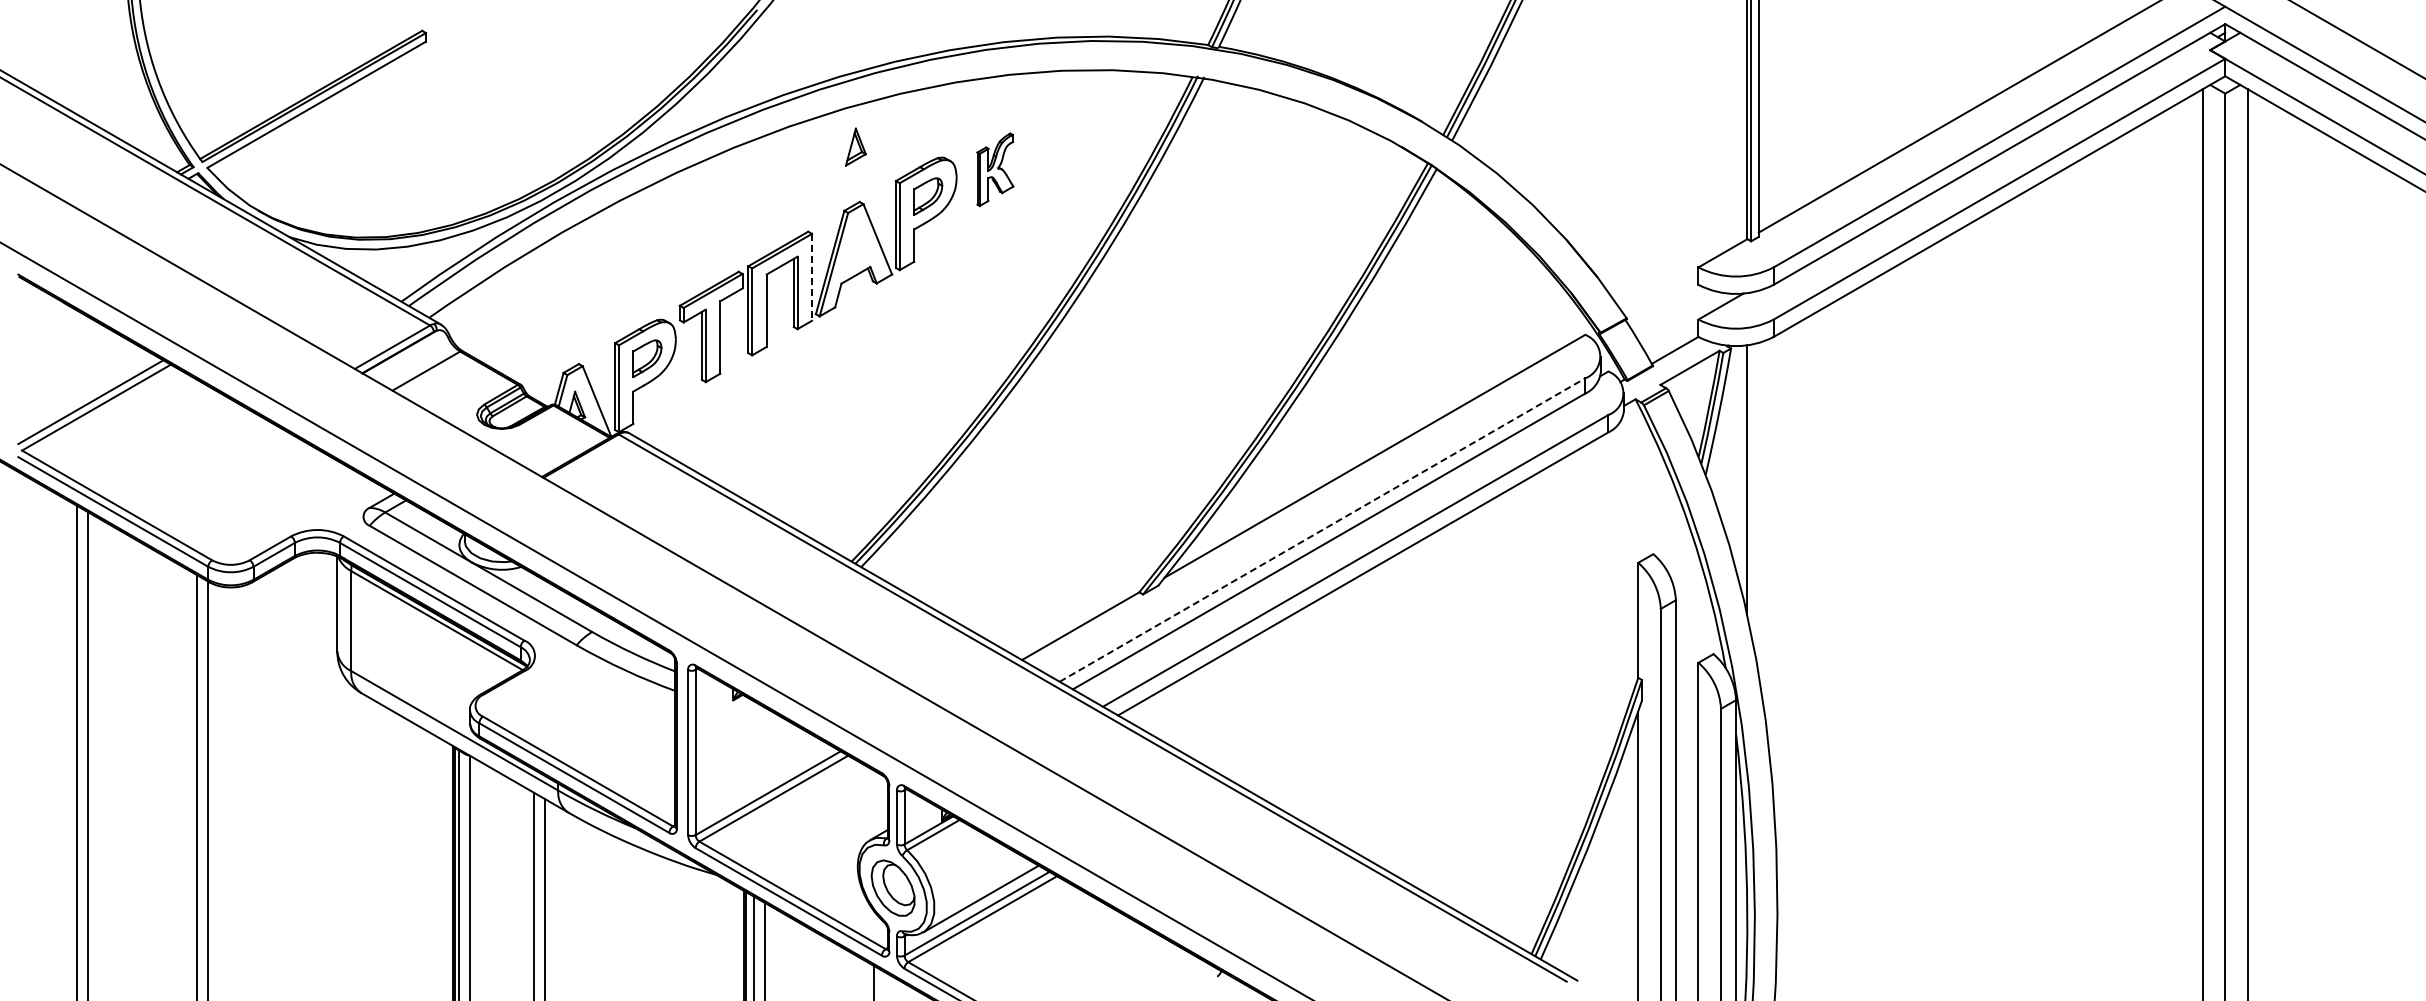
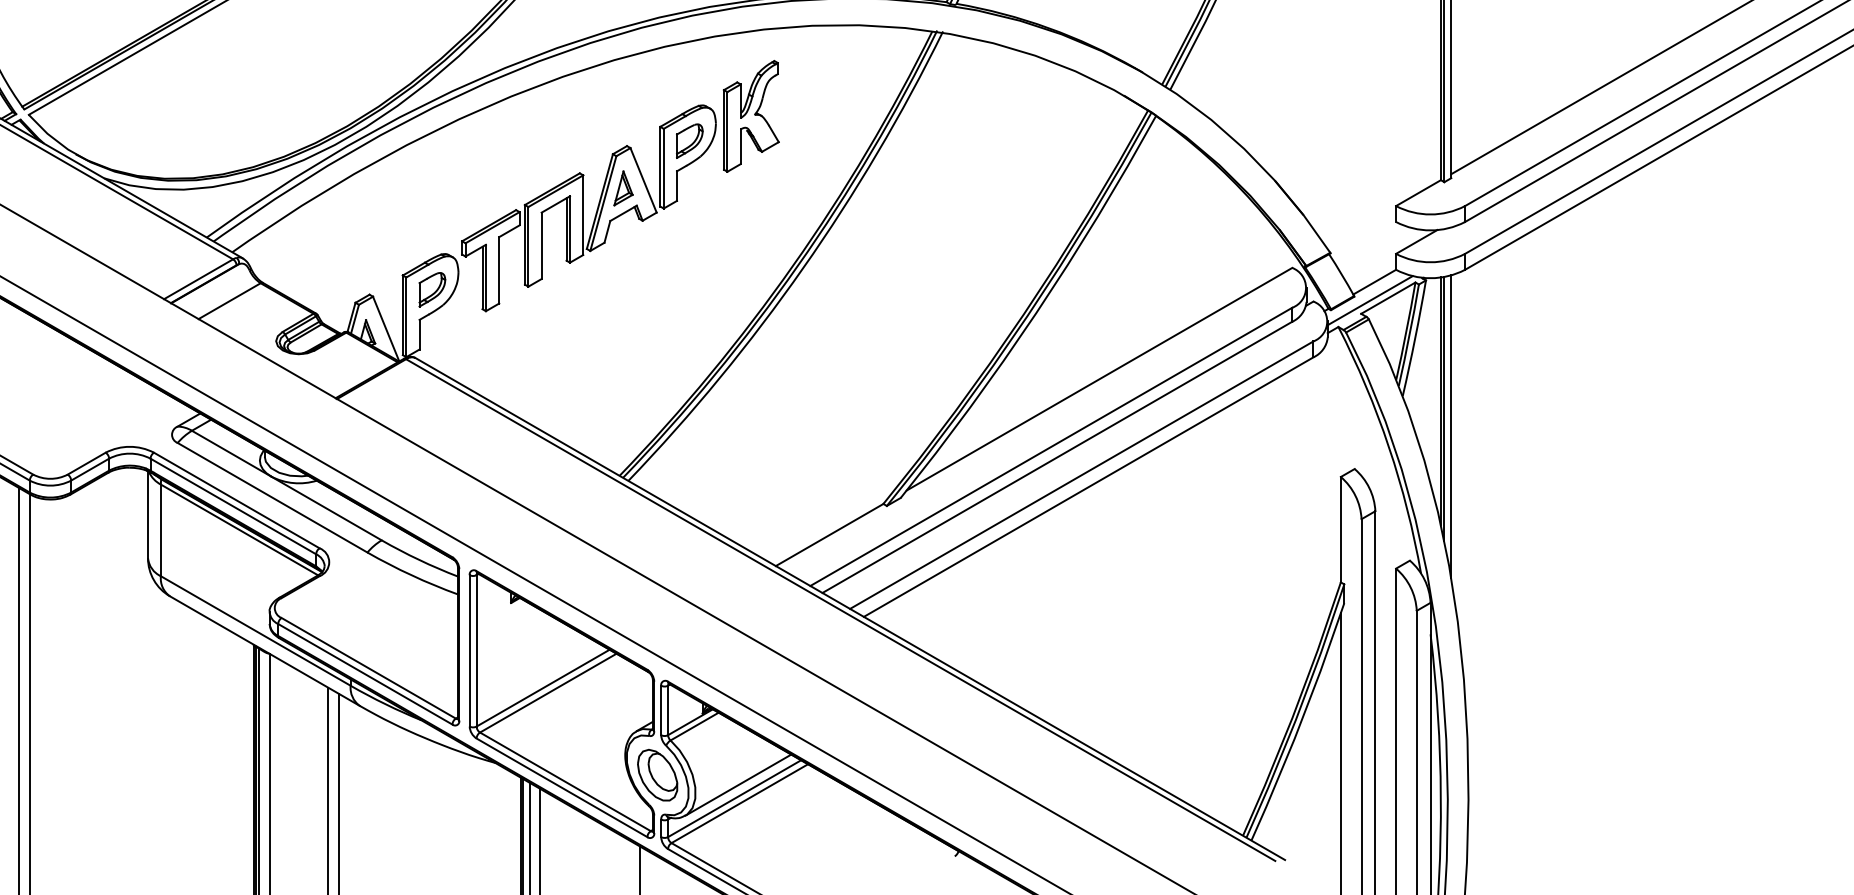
part: (855, 146) -> (623, 187), moved
part: (995, 169) -> (751, 116), size x1.67
line: (811, 277) -> (582, 215), dashed -> solid
line: (1669, 370) -> (1369, 300), added
line: (1751, 488) -> (1444, 408), added
line: (1758, 508) -> (1451, 427), added
line: (1322, 529) -> (1051, 446), dashed -> solid

